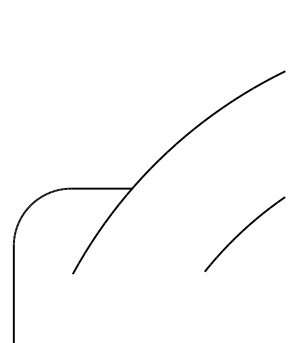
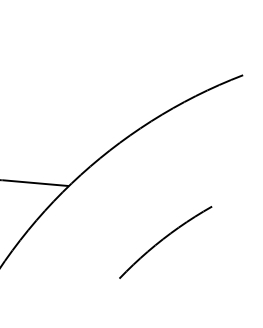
part: (244, 234) -> (165, 242), moved

